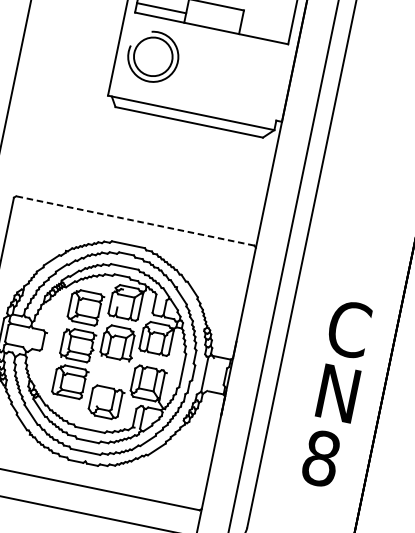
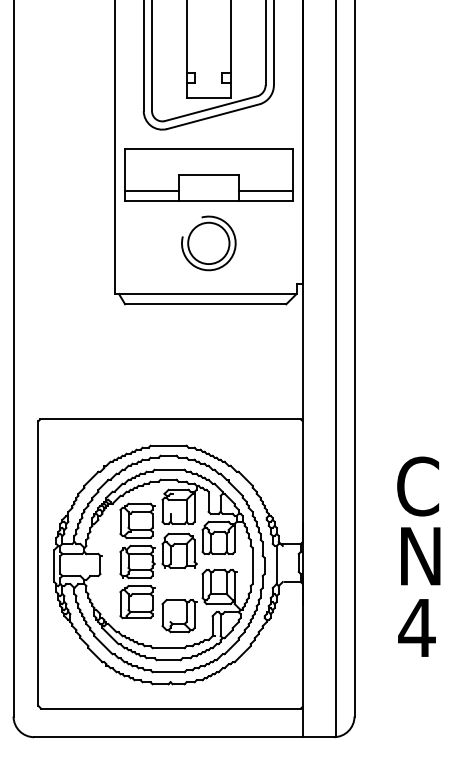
line: (265, 29) -> (265, 190), added
part: (152, 56) -> (208, 243), moved
line: (135, 221) -> (170, 419), dashed -> solid
text: (320, 457) -> (416, 627), 8 -> 4

